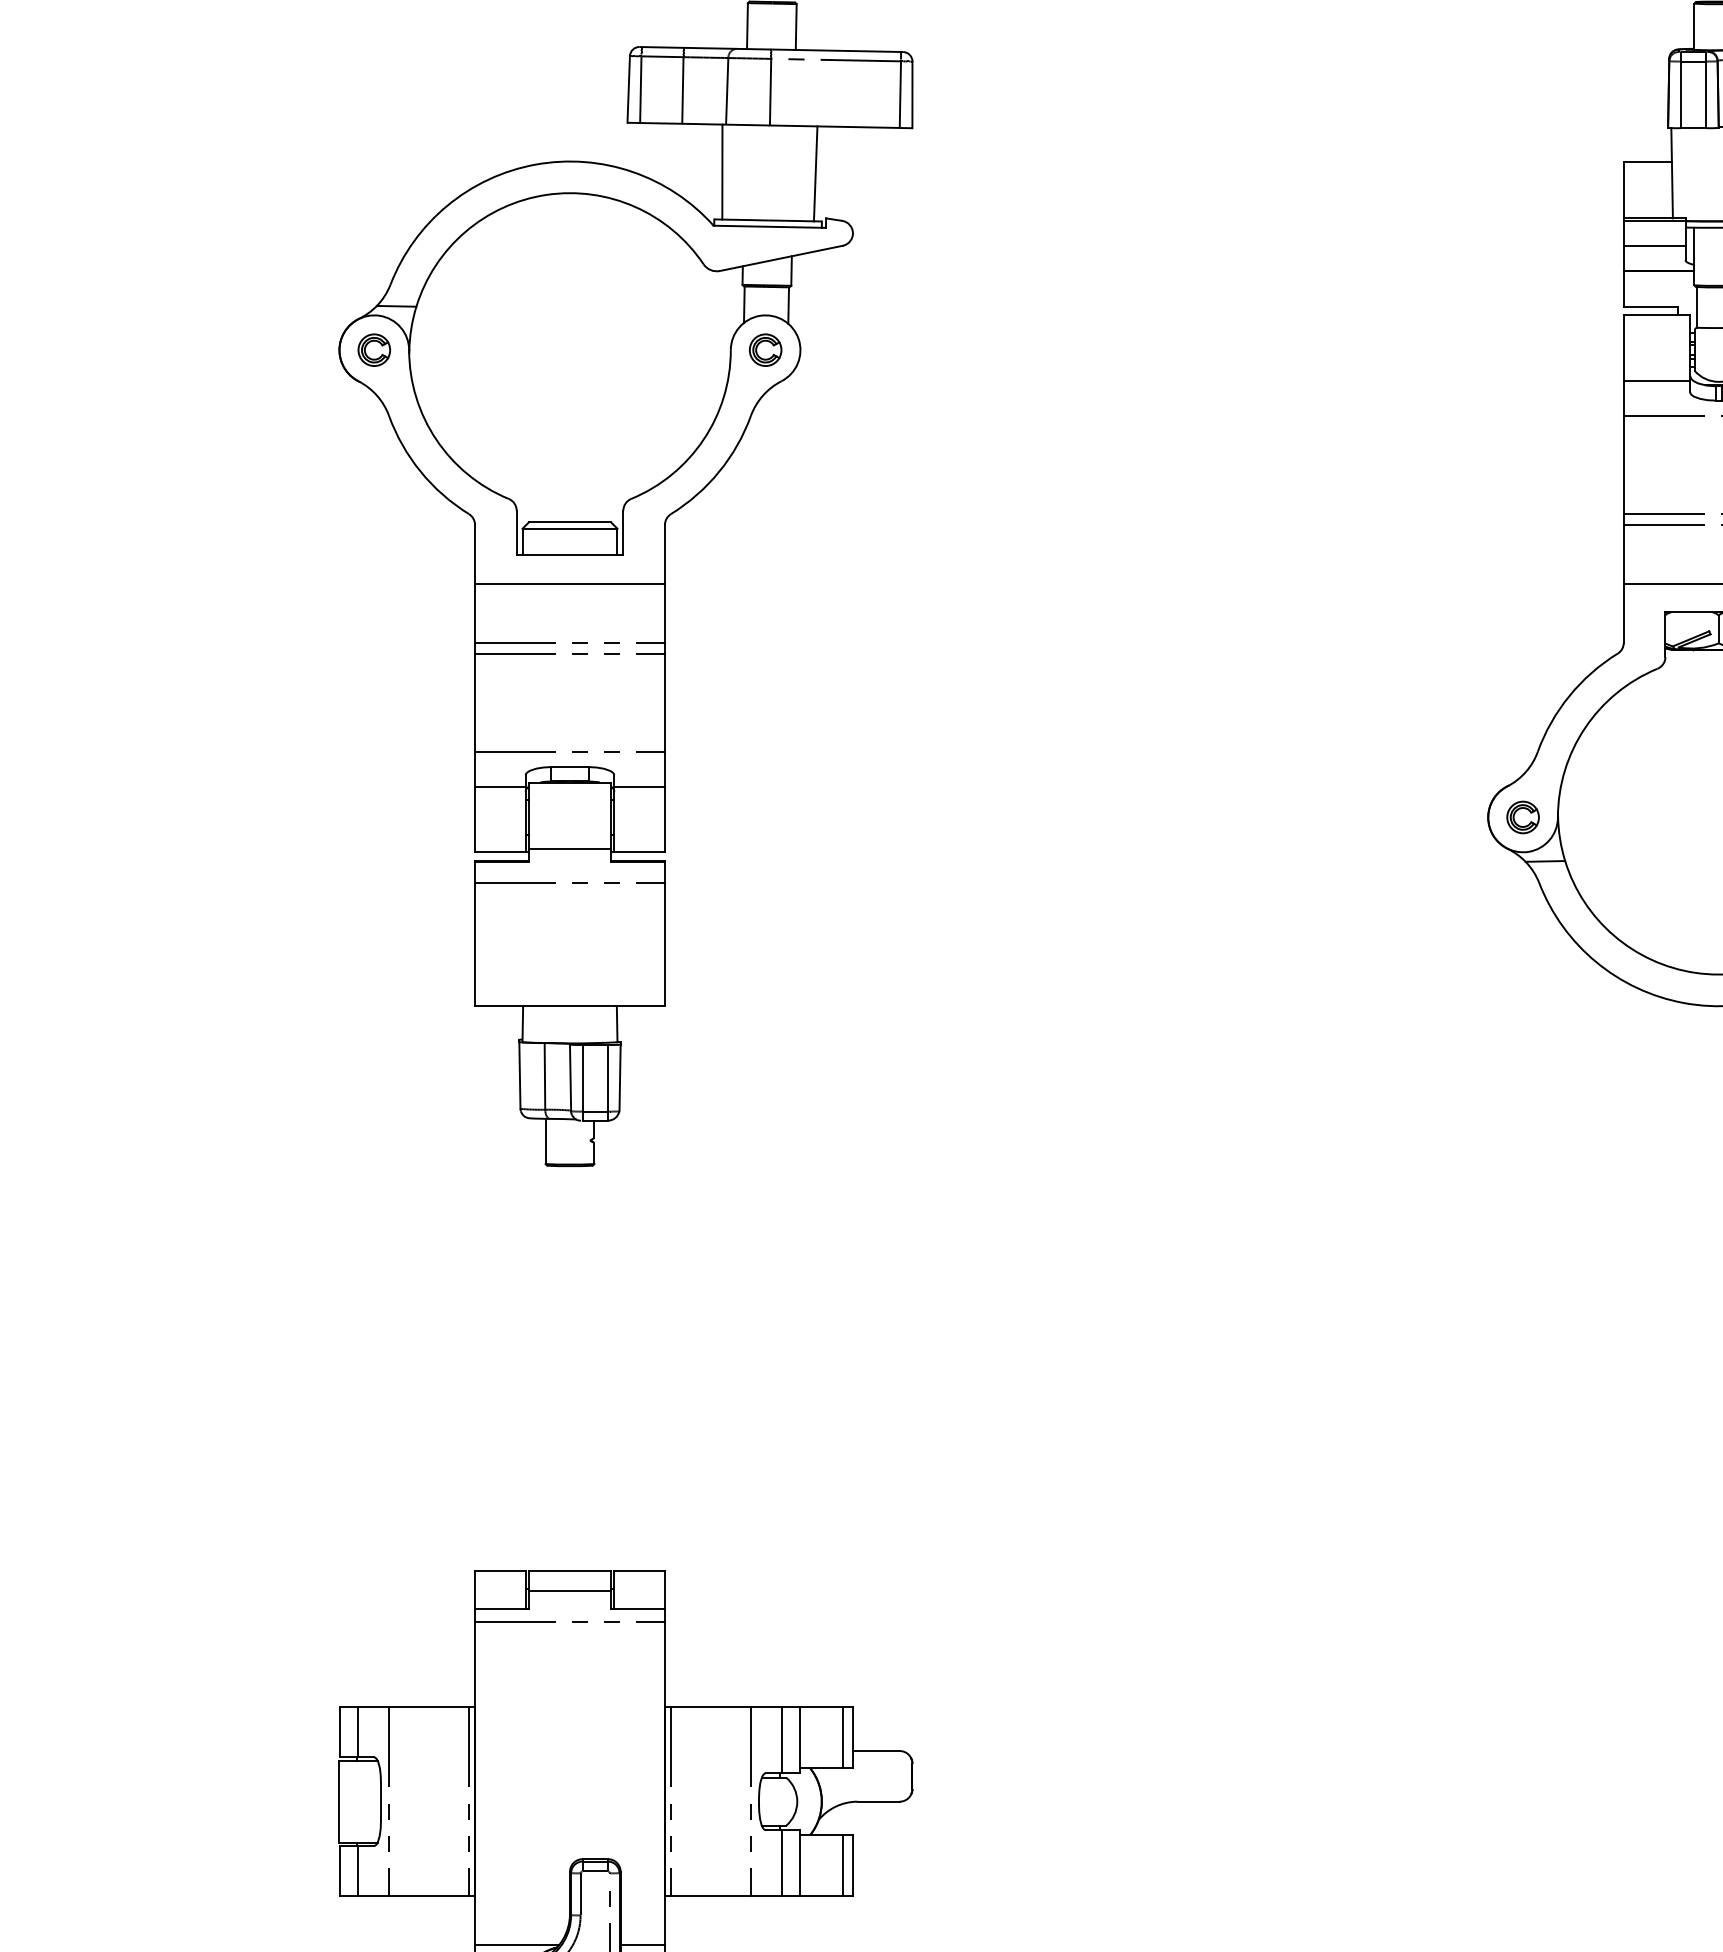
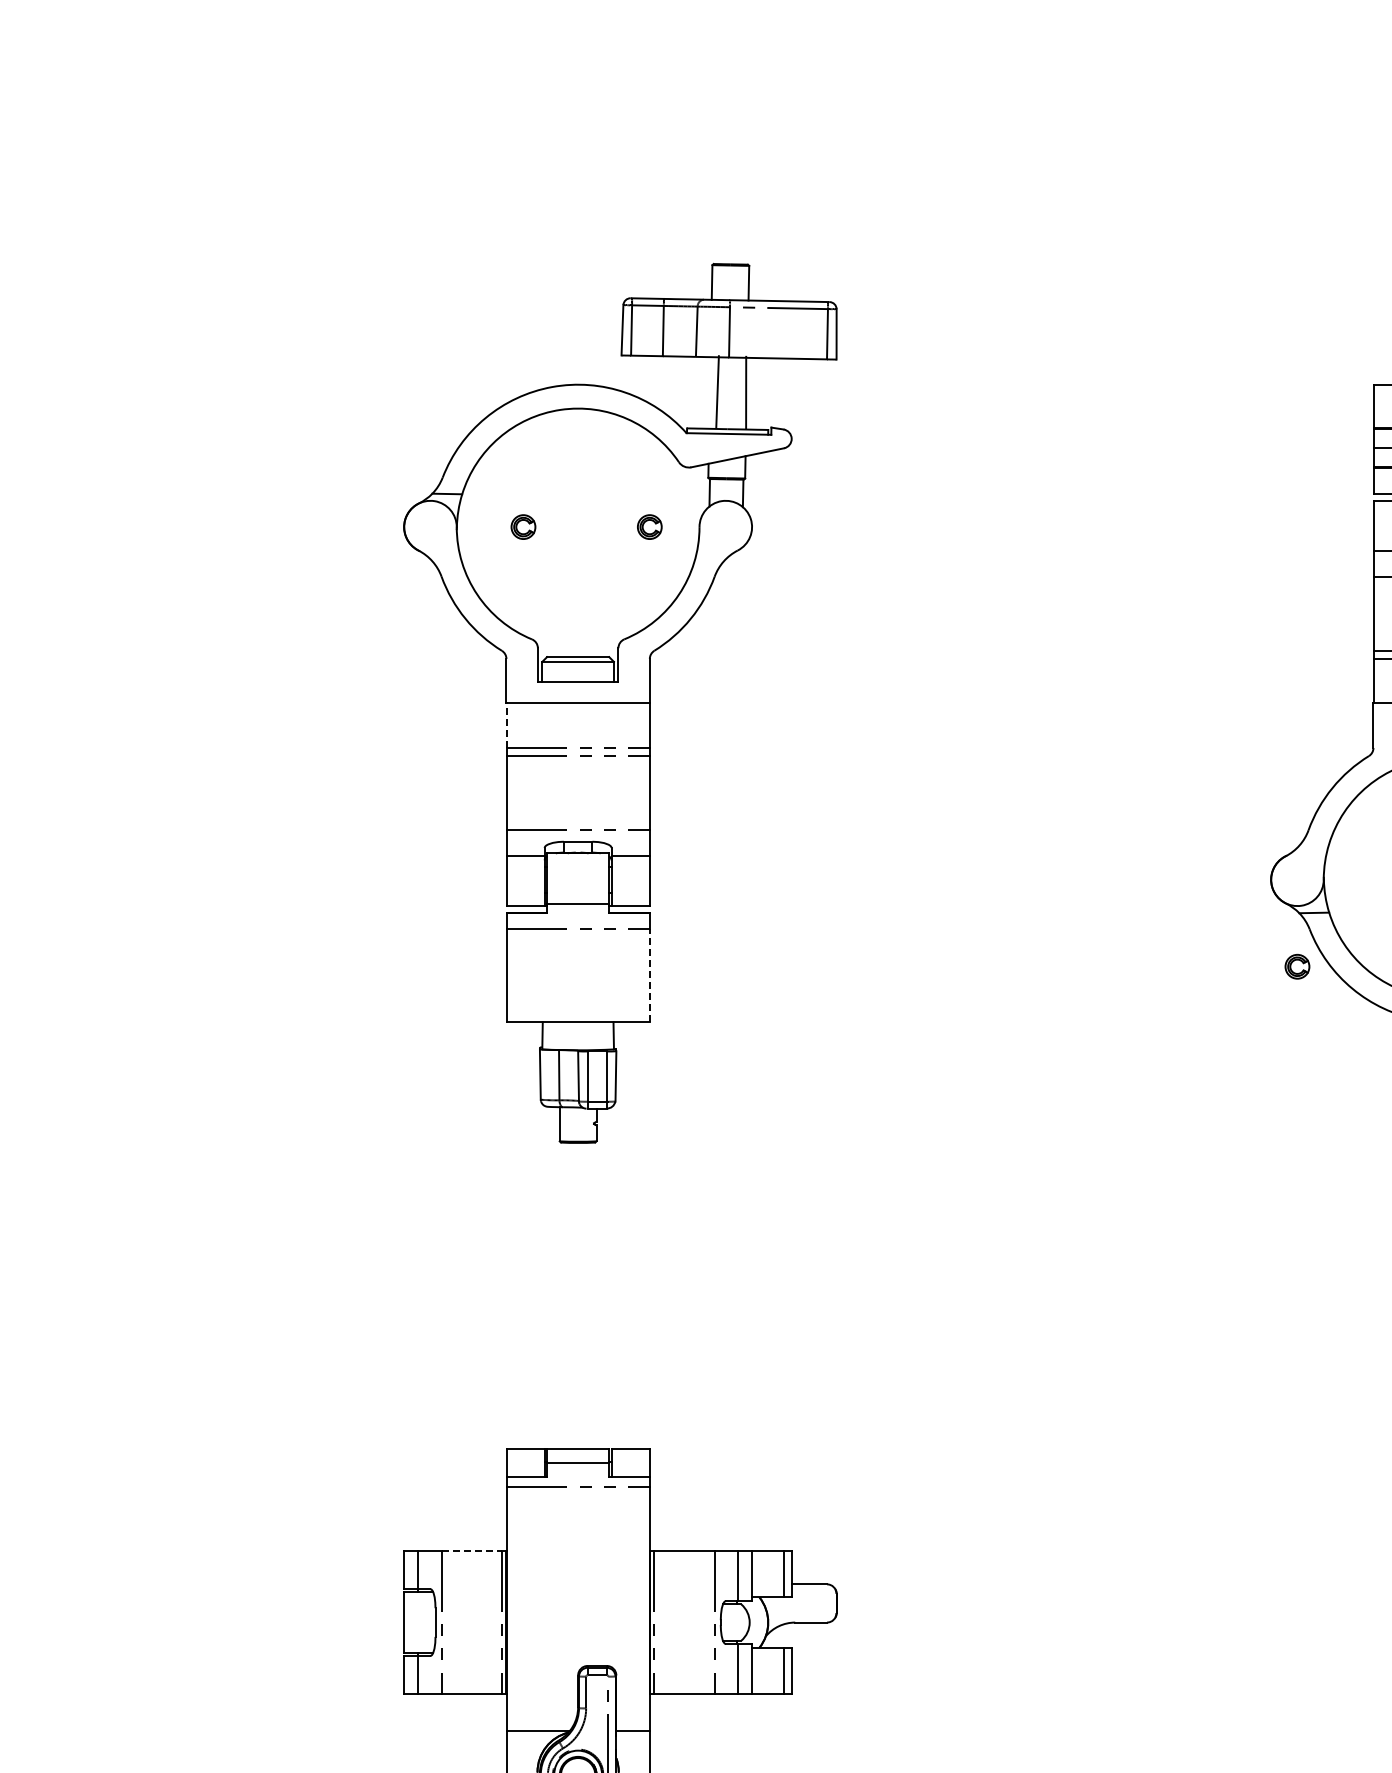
line: (722, 171) -> (746, 392), moved
line: (815, 173) -> (717, 391), moved
part: (374, 349) -> (523, 526), moved
part: (765, 349) -> (649, 526), moved
line: (475, 613) -> (506, 725), solid -> dashed
part: (1523, 817) -> (1297, 966), moved
line: (664, 944) -> (649, 975), solid -> dashed
line: (430, 1707) -> (472, 1551), solid -> dashed

